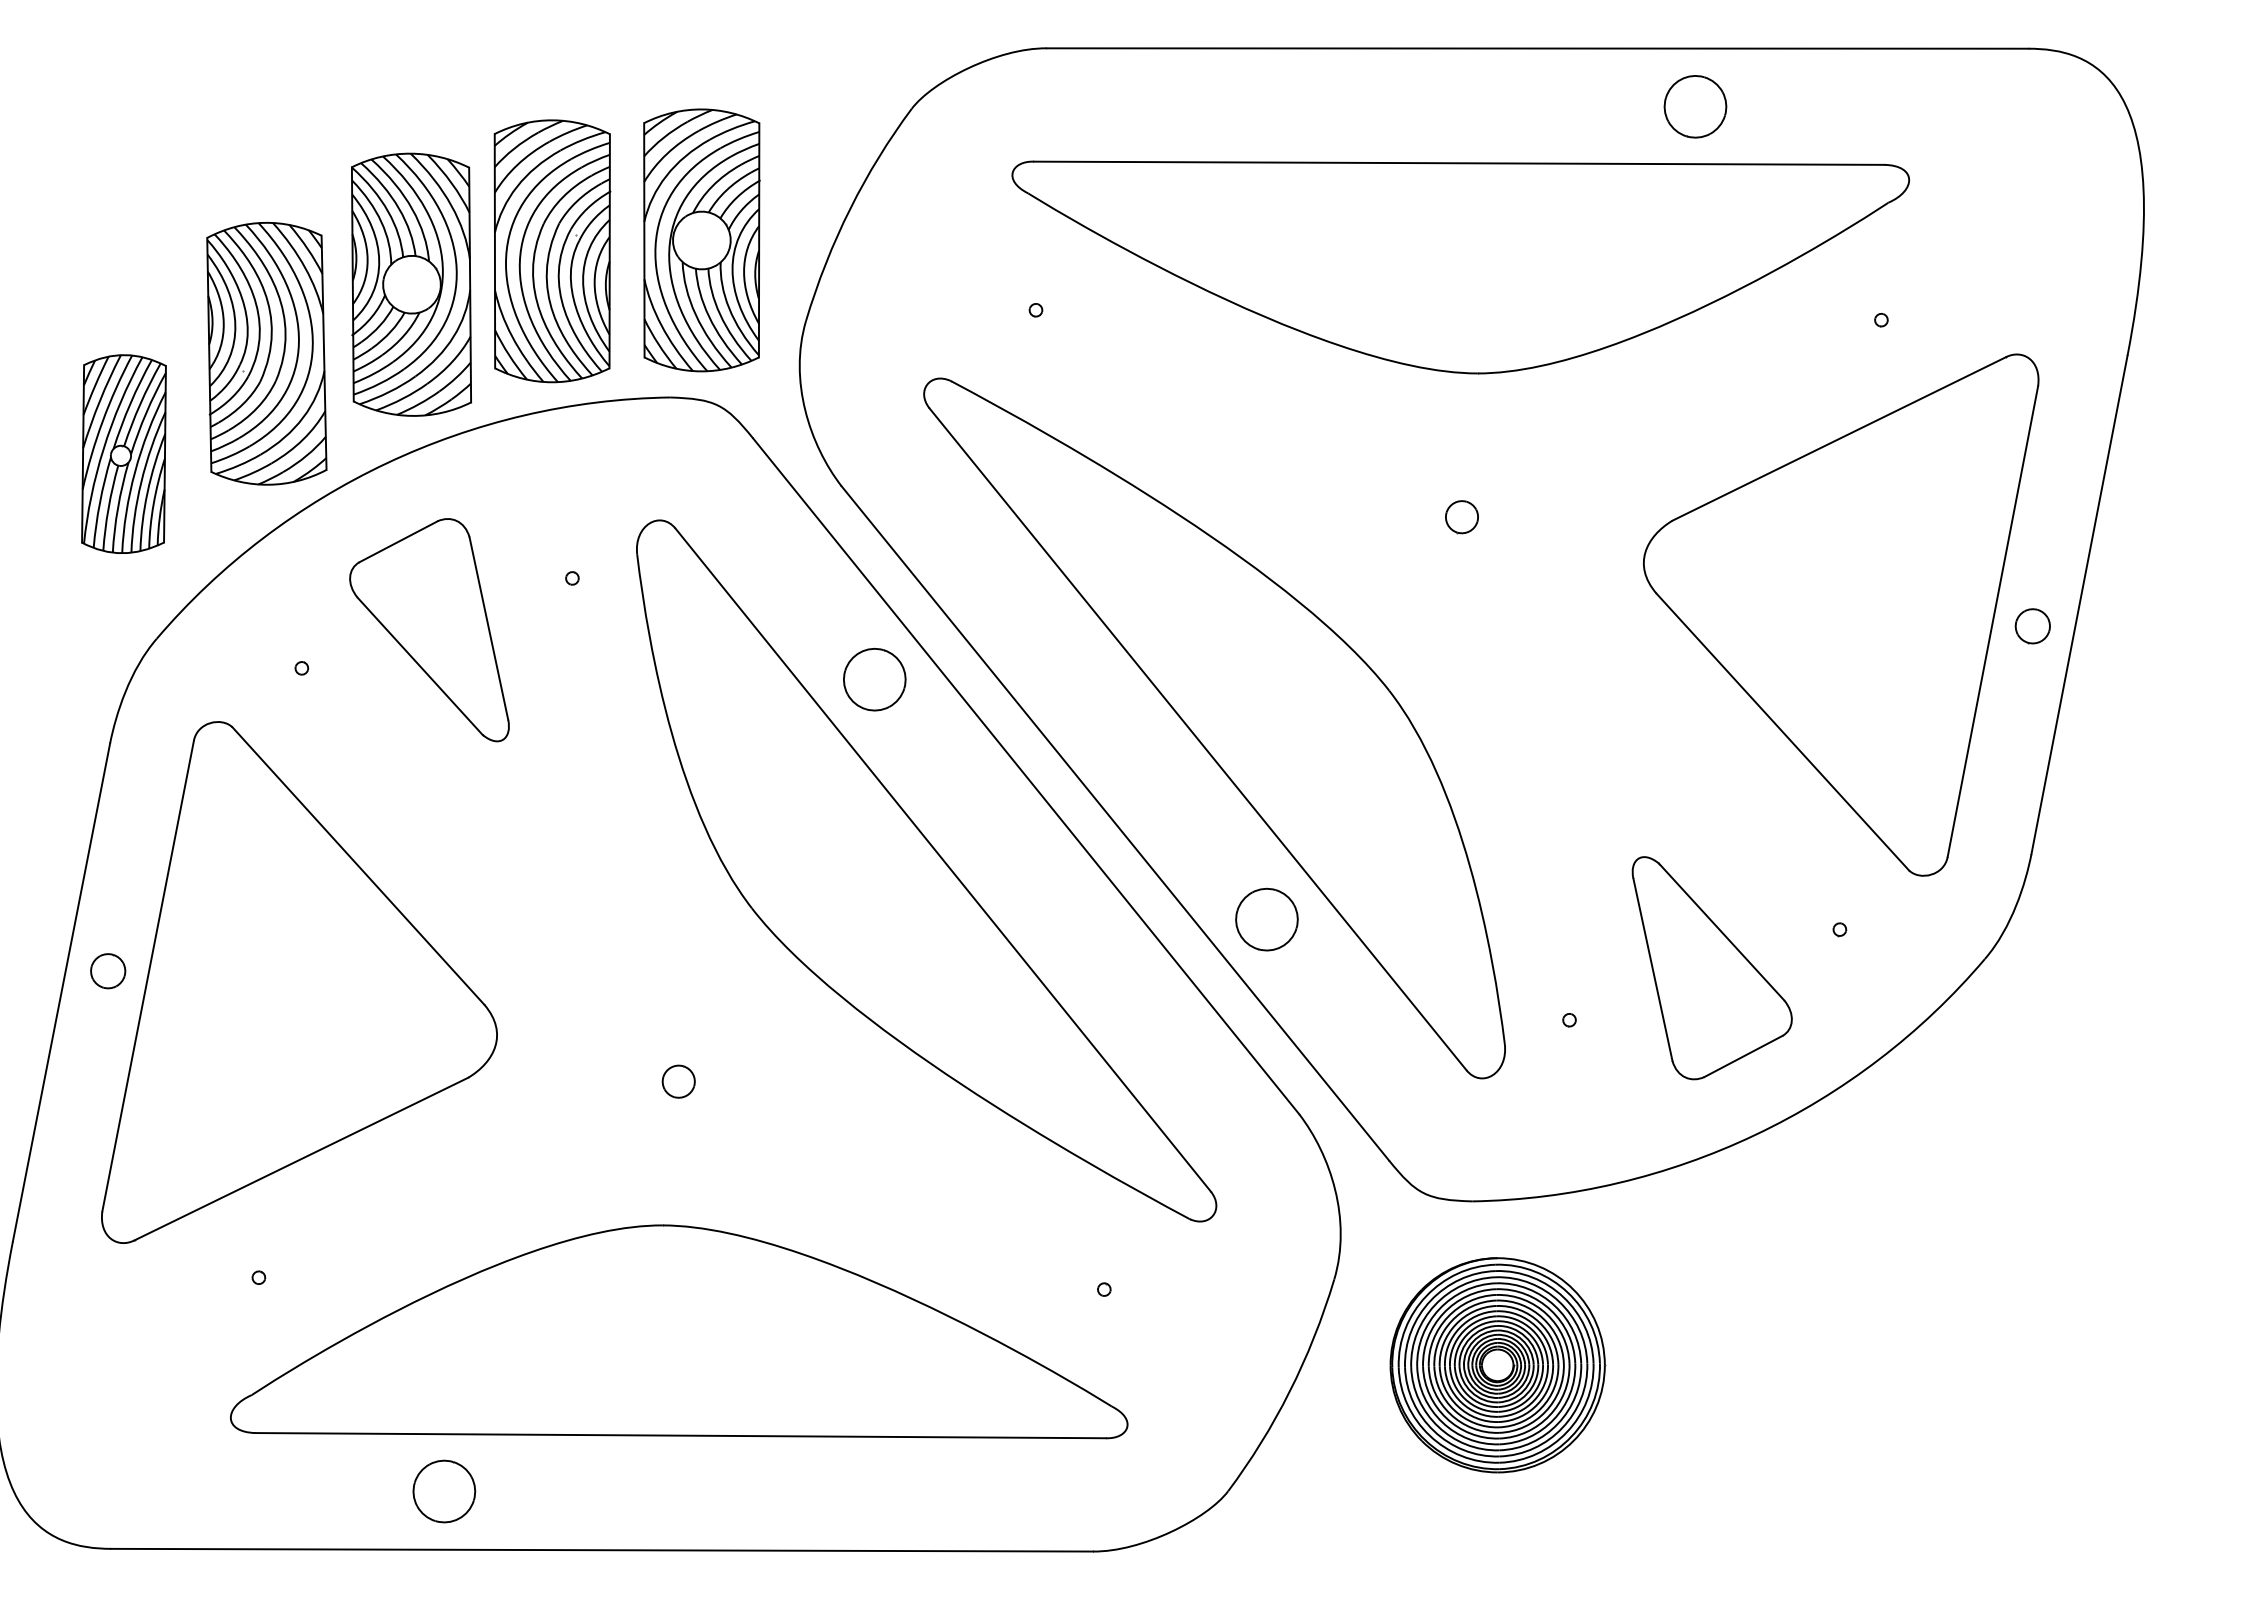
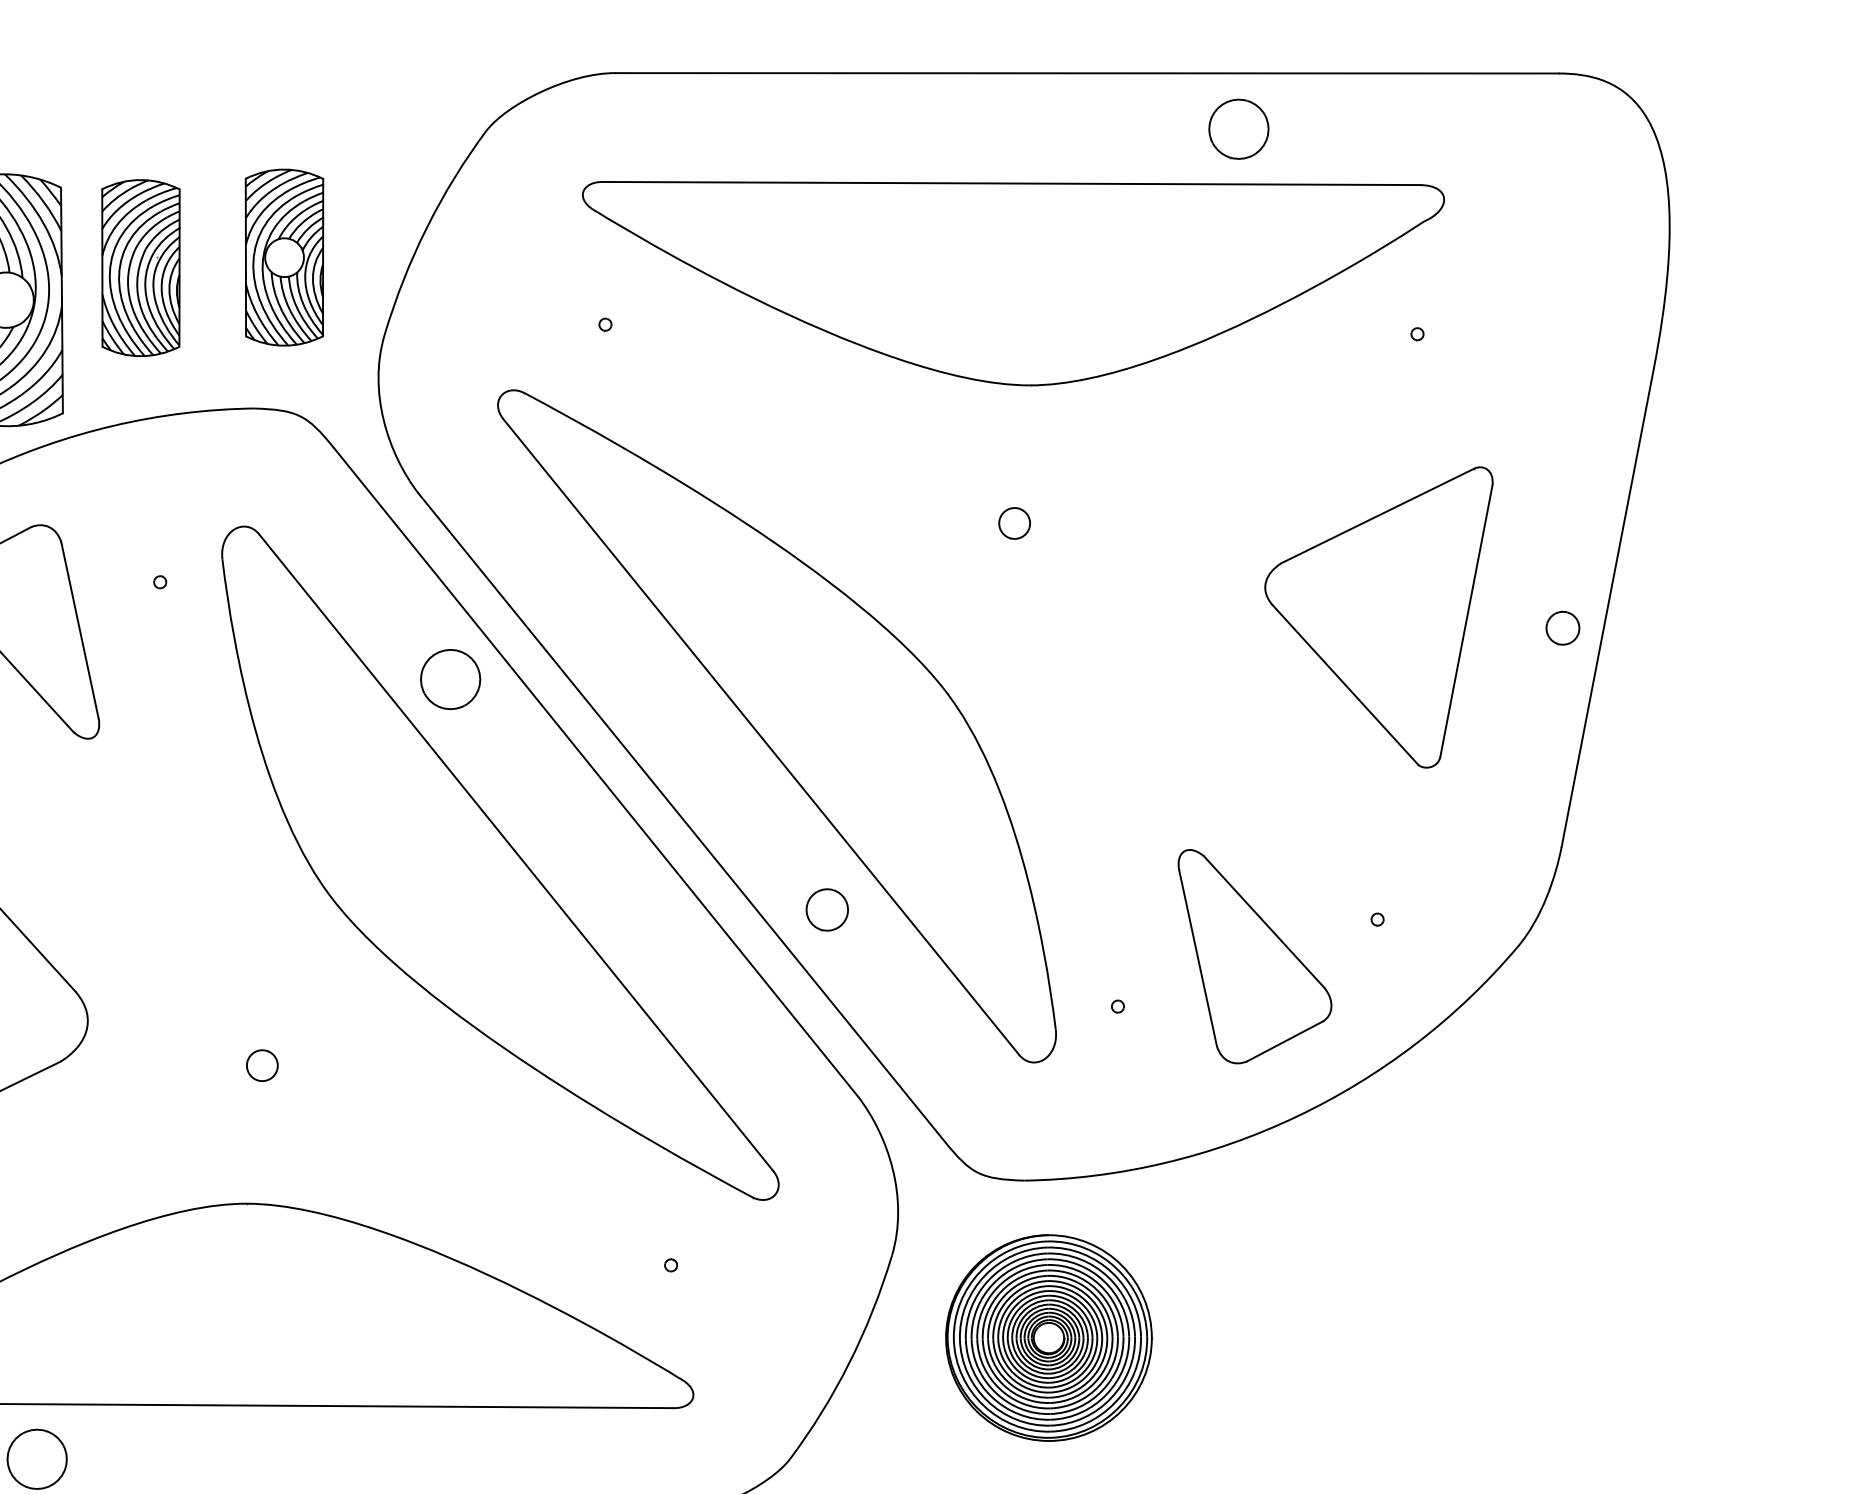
part: (701, 240) -> (284, 257), size x0.7
part: (552, 251) -> (141, 268), size x0.7
part: (1841, 614) -> (1379, 616), size x0.6
part: (1266, 919) -> (826, 909), size x0.7

